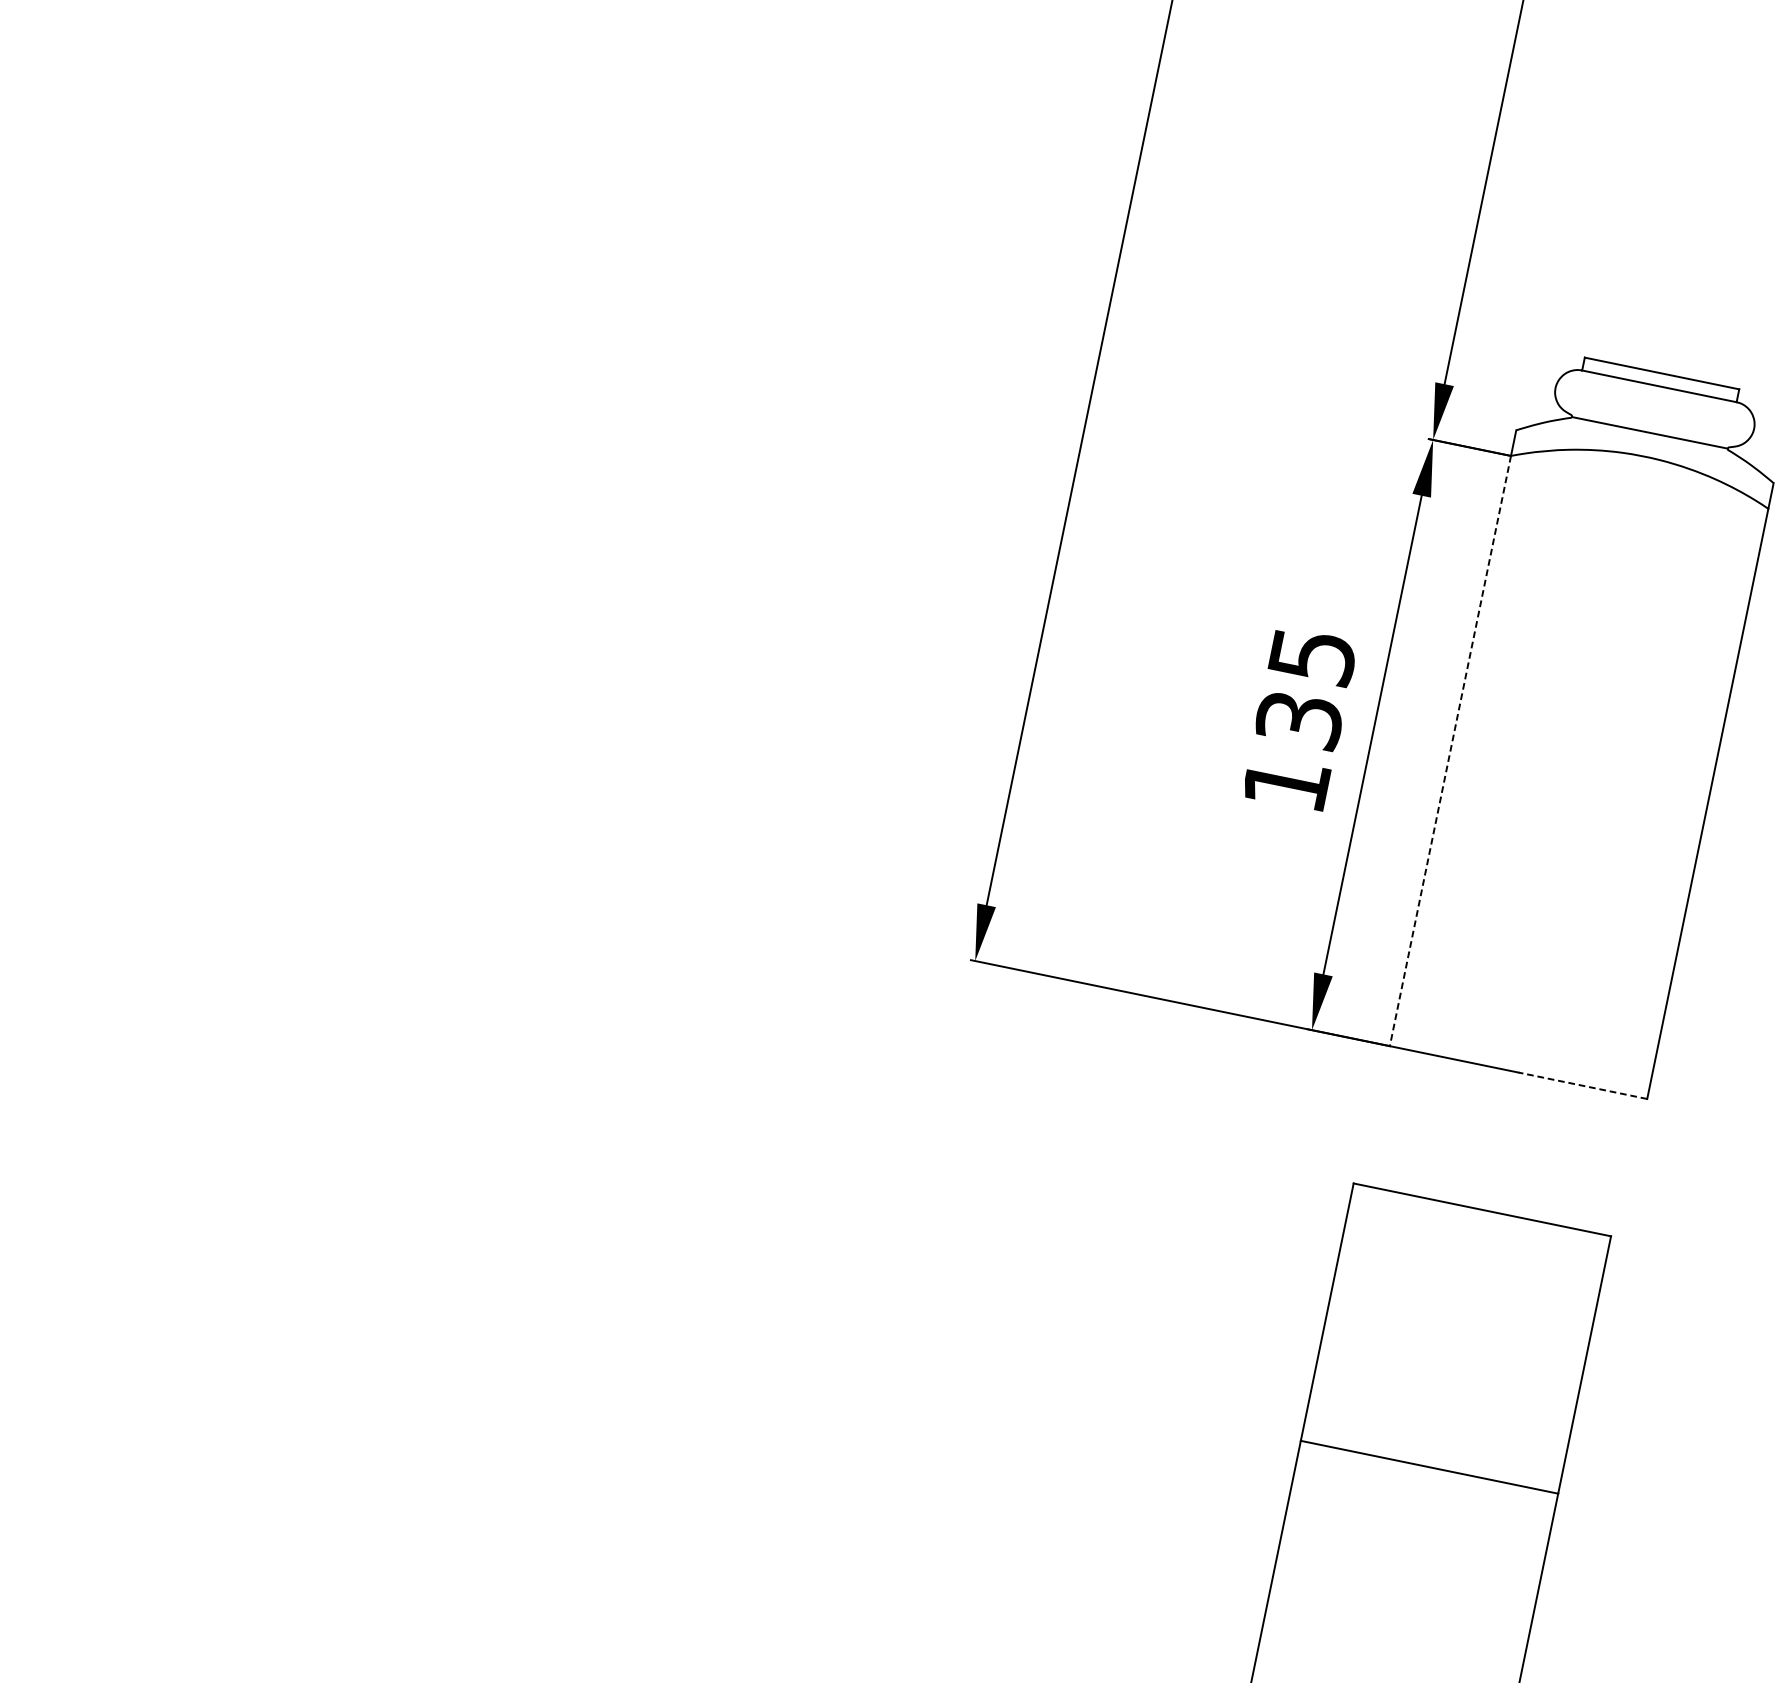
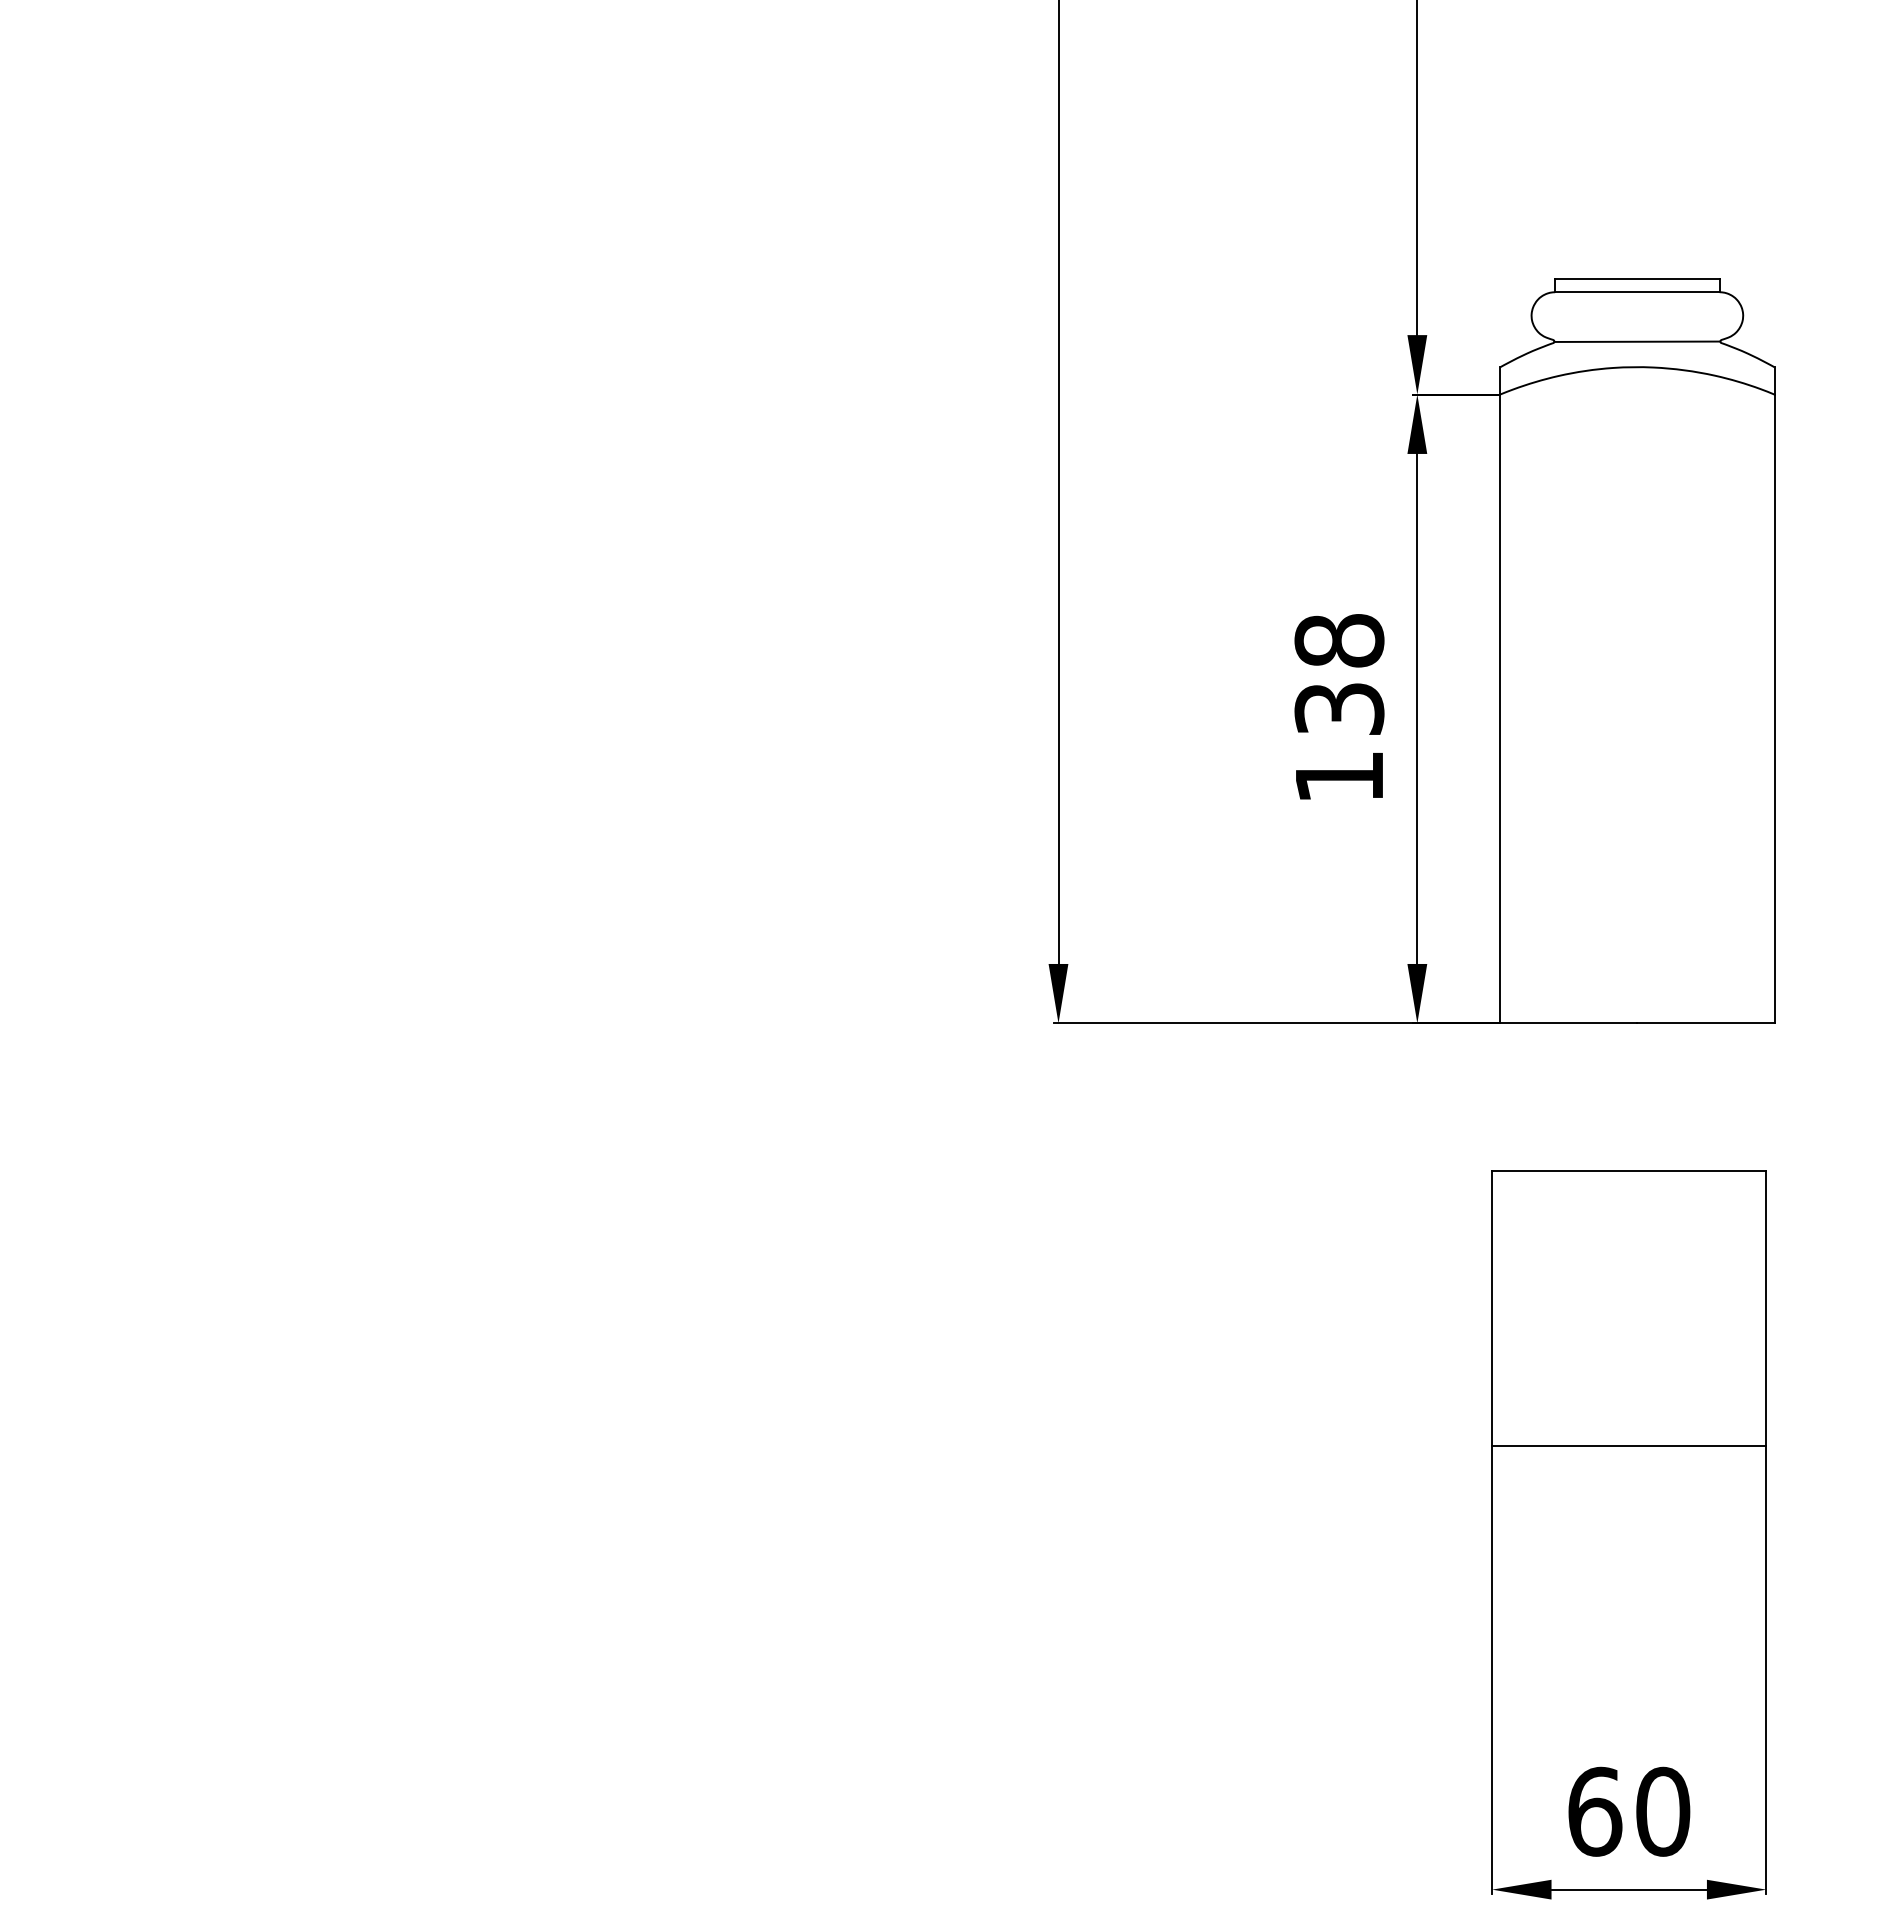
text: (1312, 655) -> (1339, 640), 135 -> 138
line: (1450, 751) -> (1500, 709), dashed -> solid
line: (1582, 1085) -> (1705, 1023), dashed -> solid

